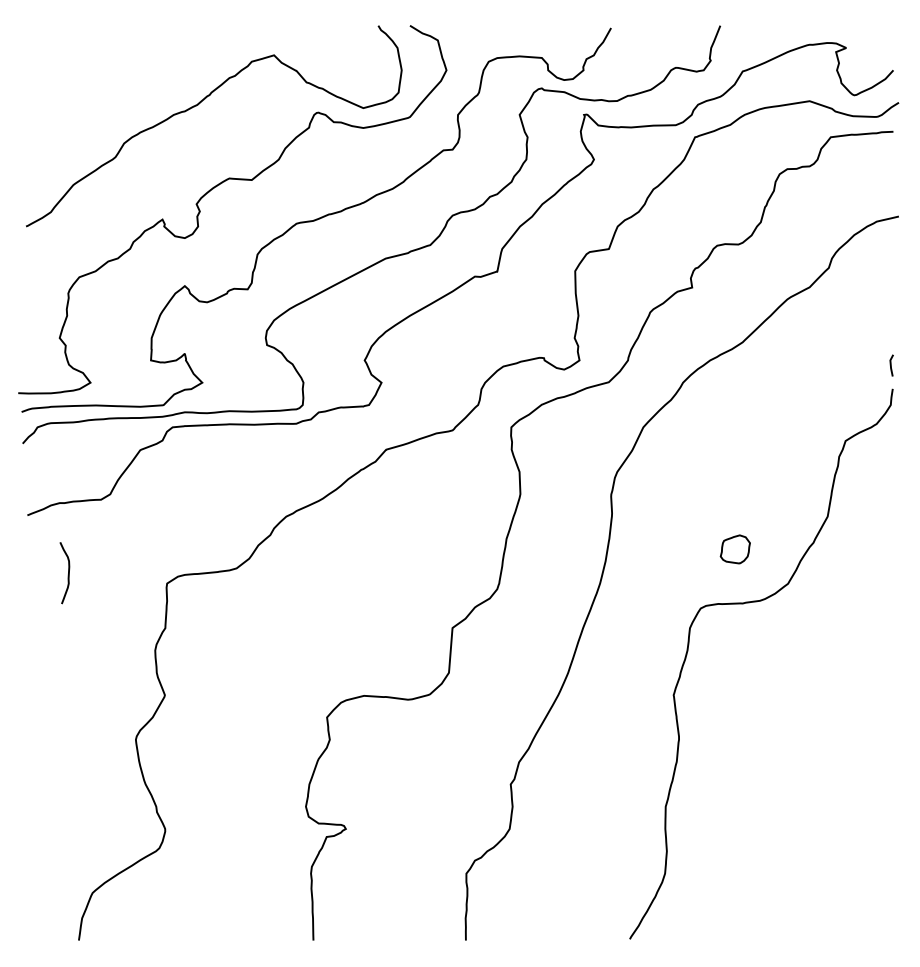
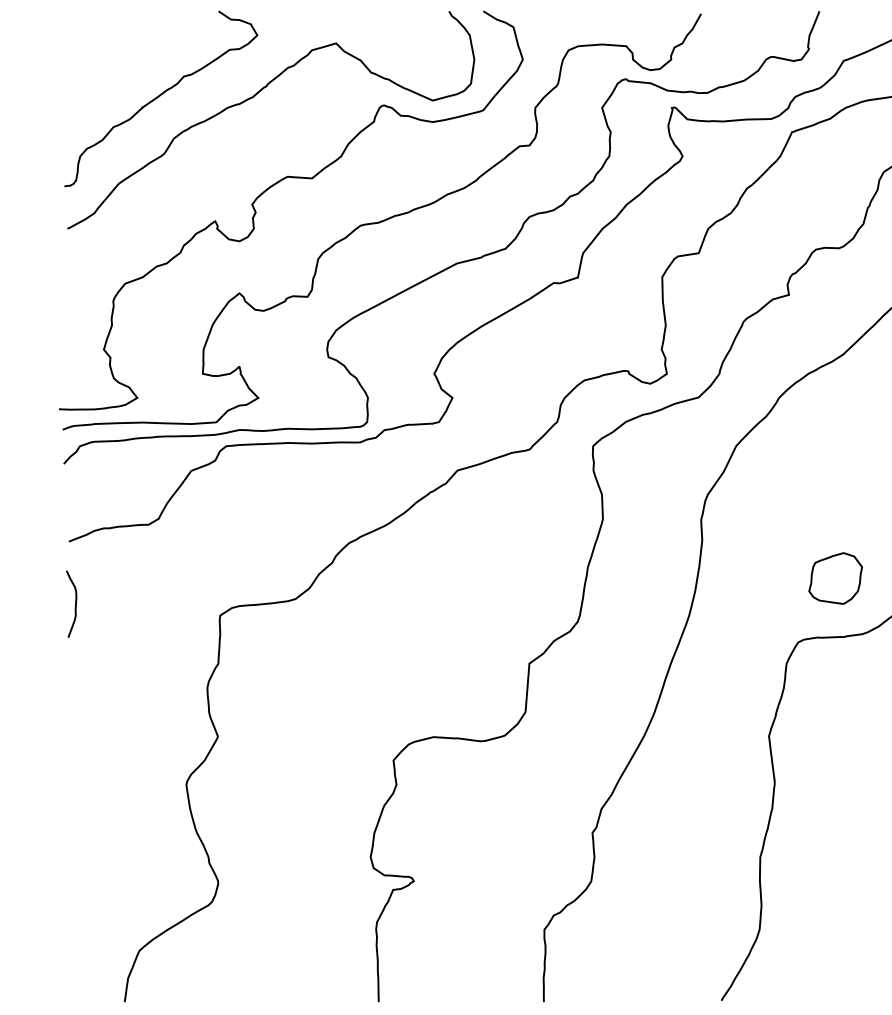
curve: (111, 104) -> (160, 96), added
part: (735, 549) -> (835, 578), size x1.67
curve: (67, 575) -> (74, 606), moved

